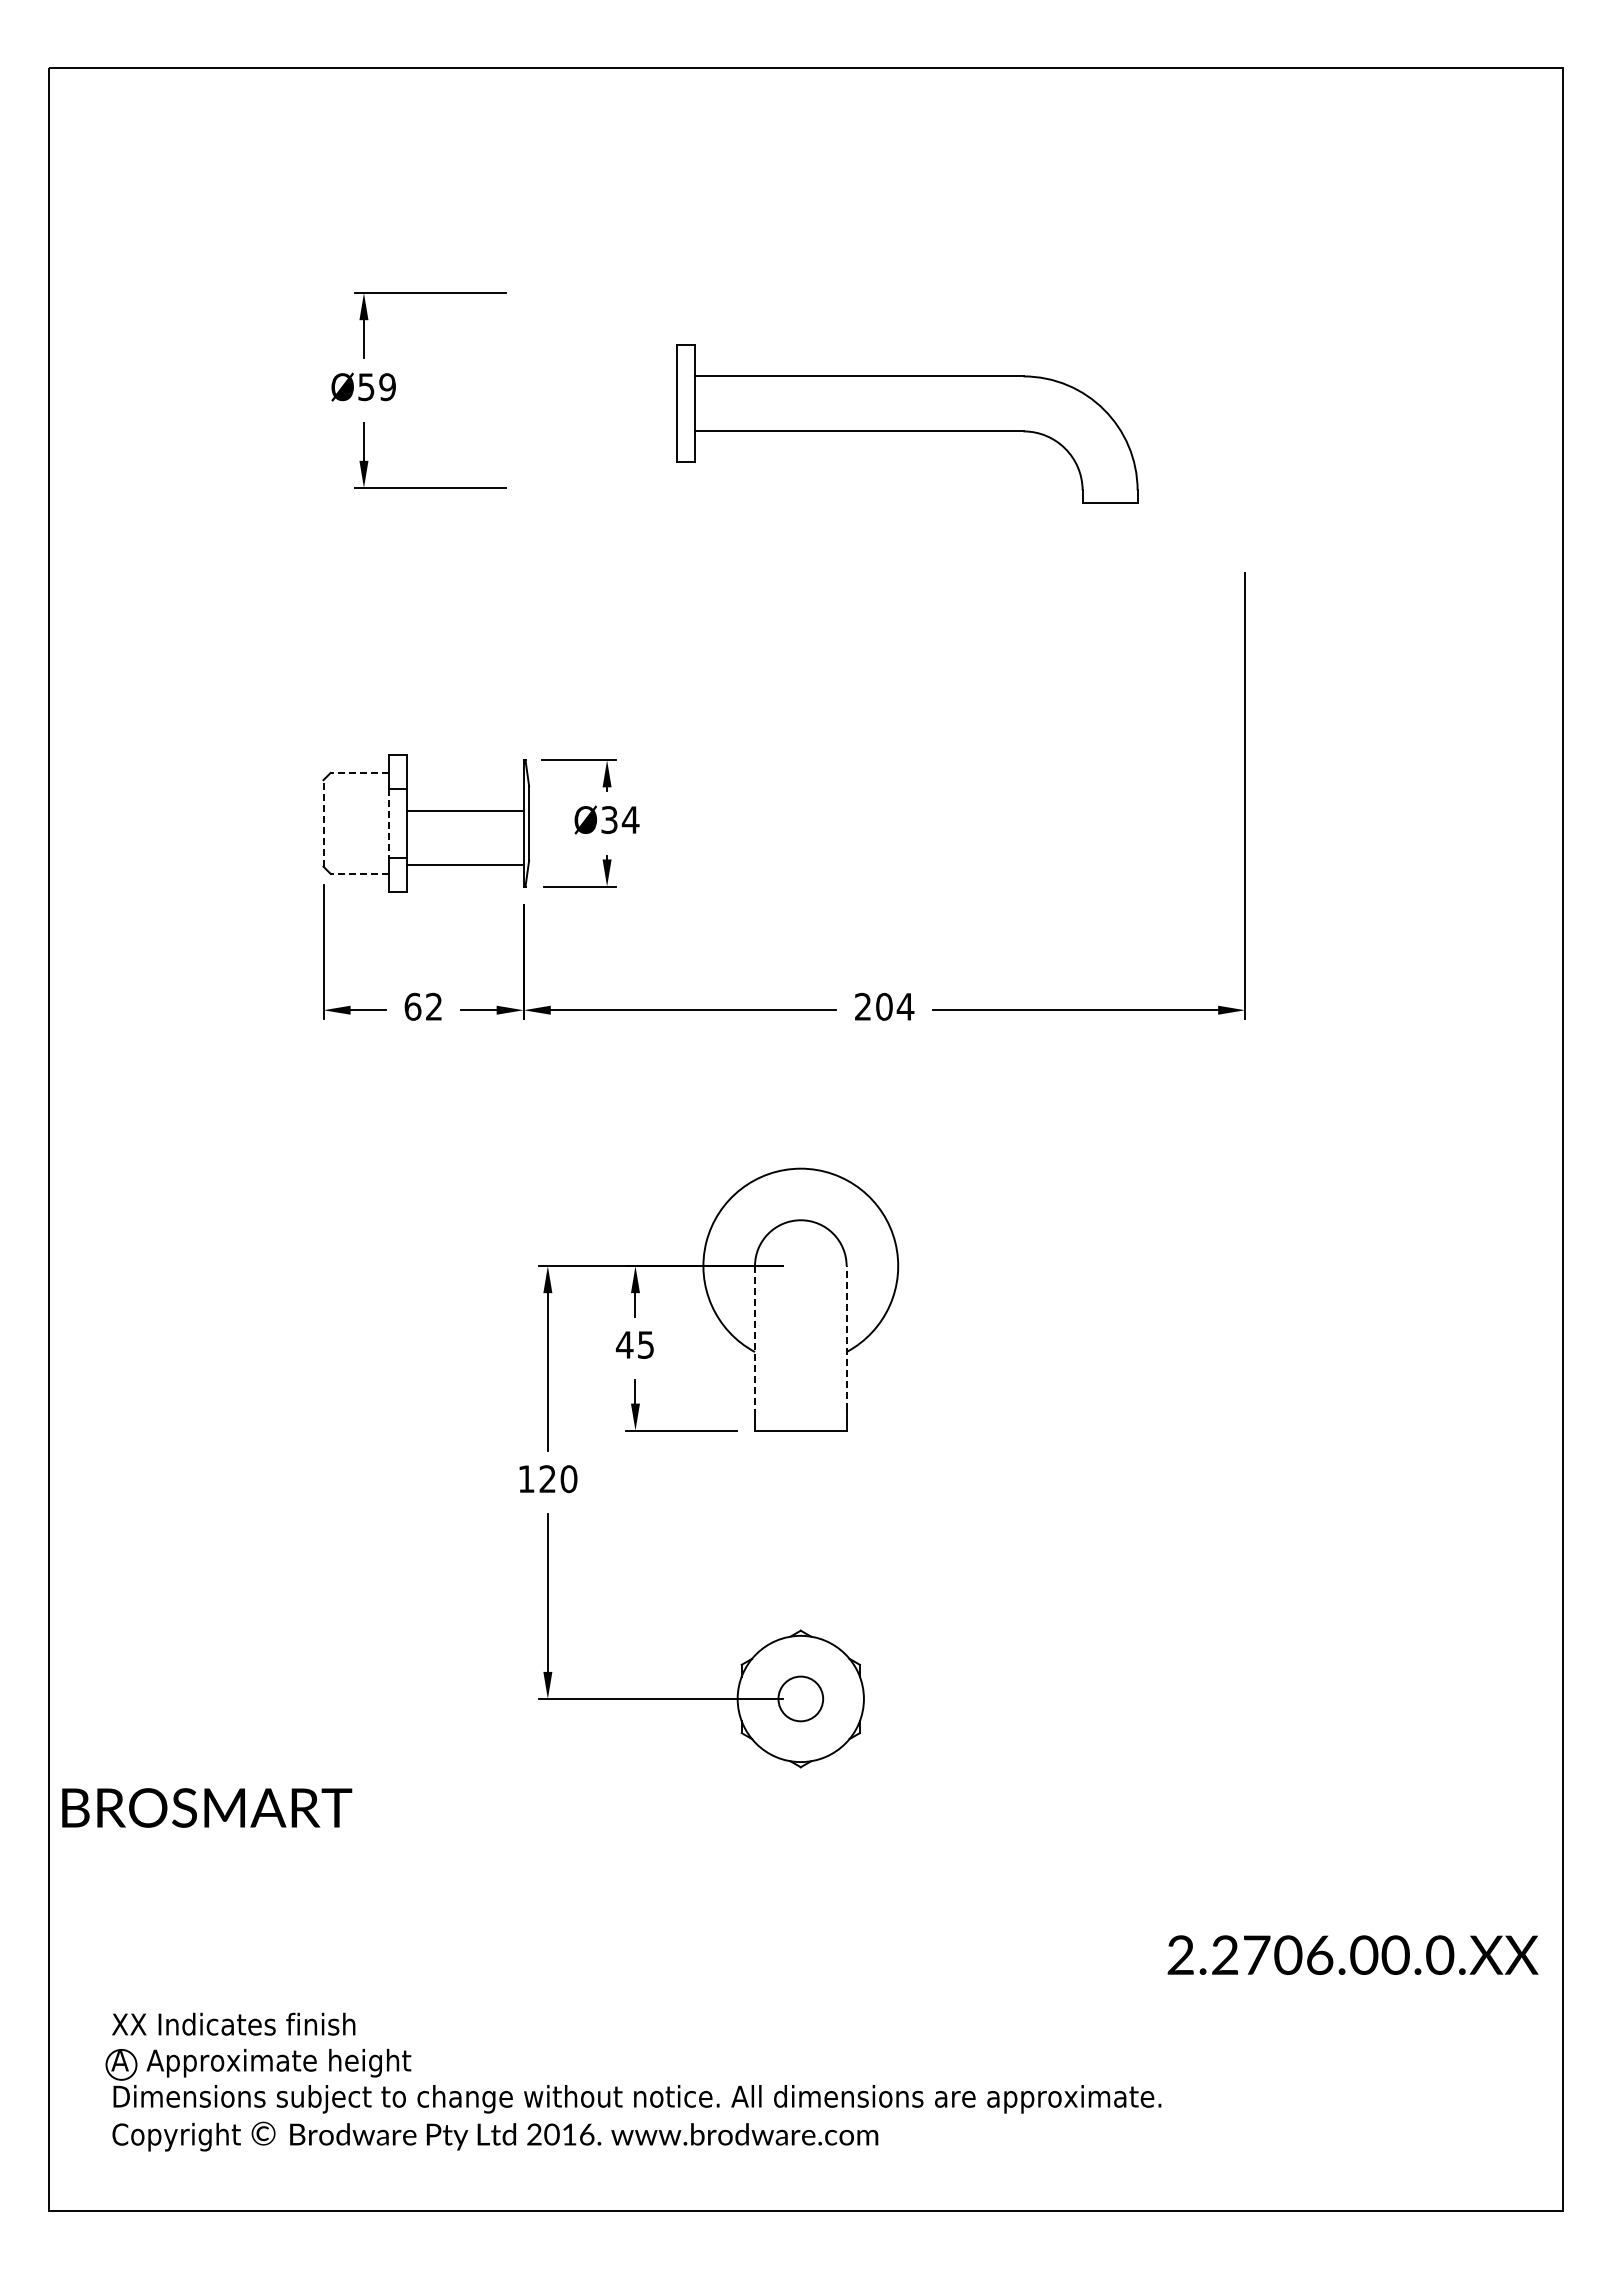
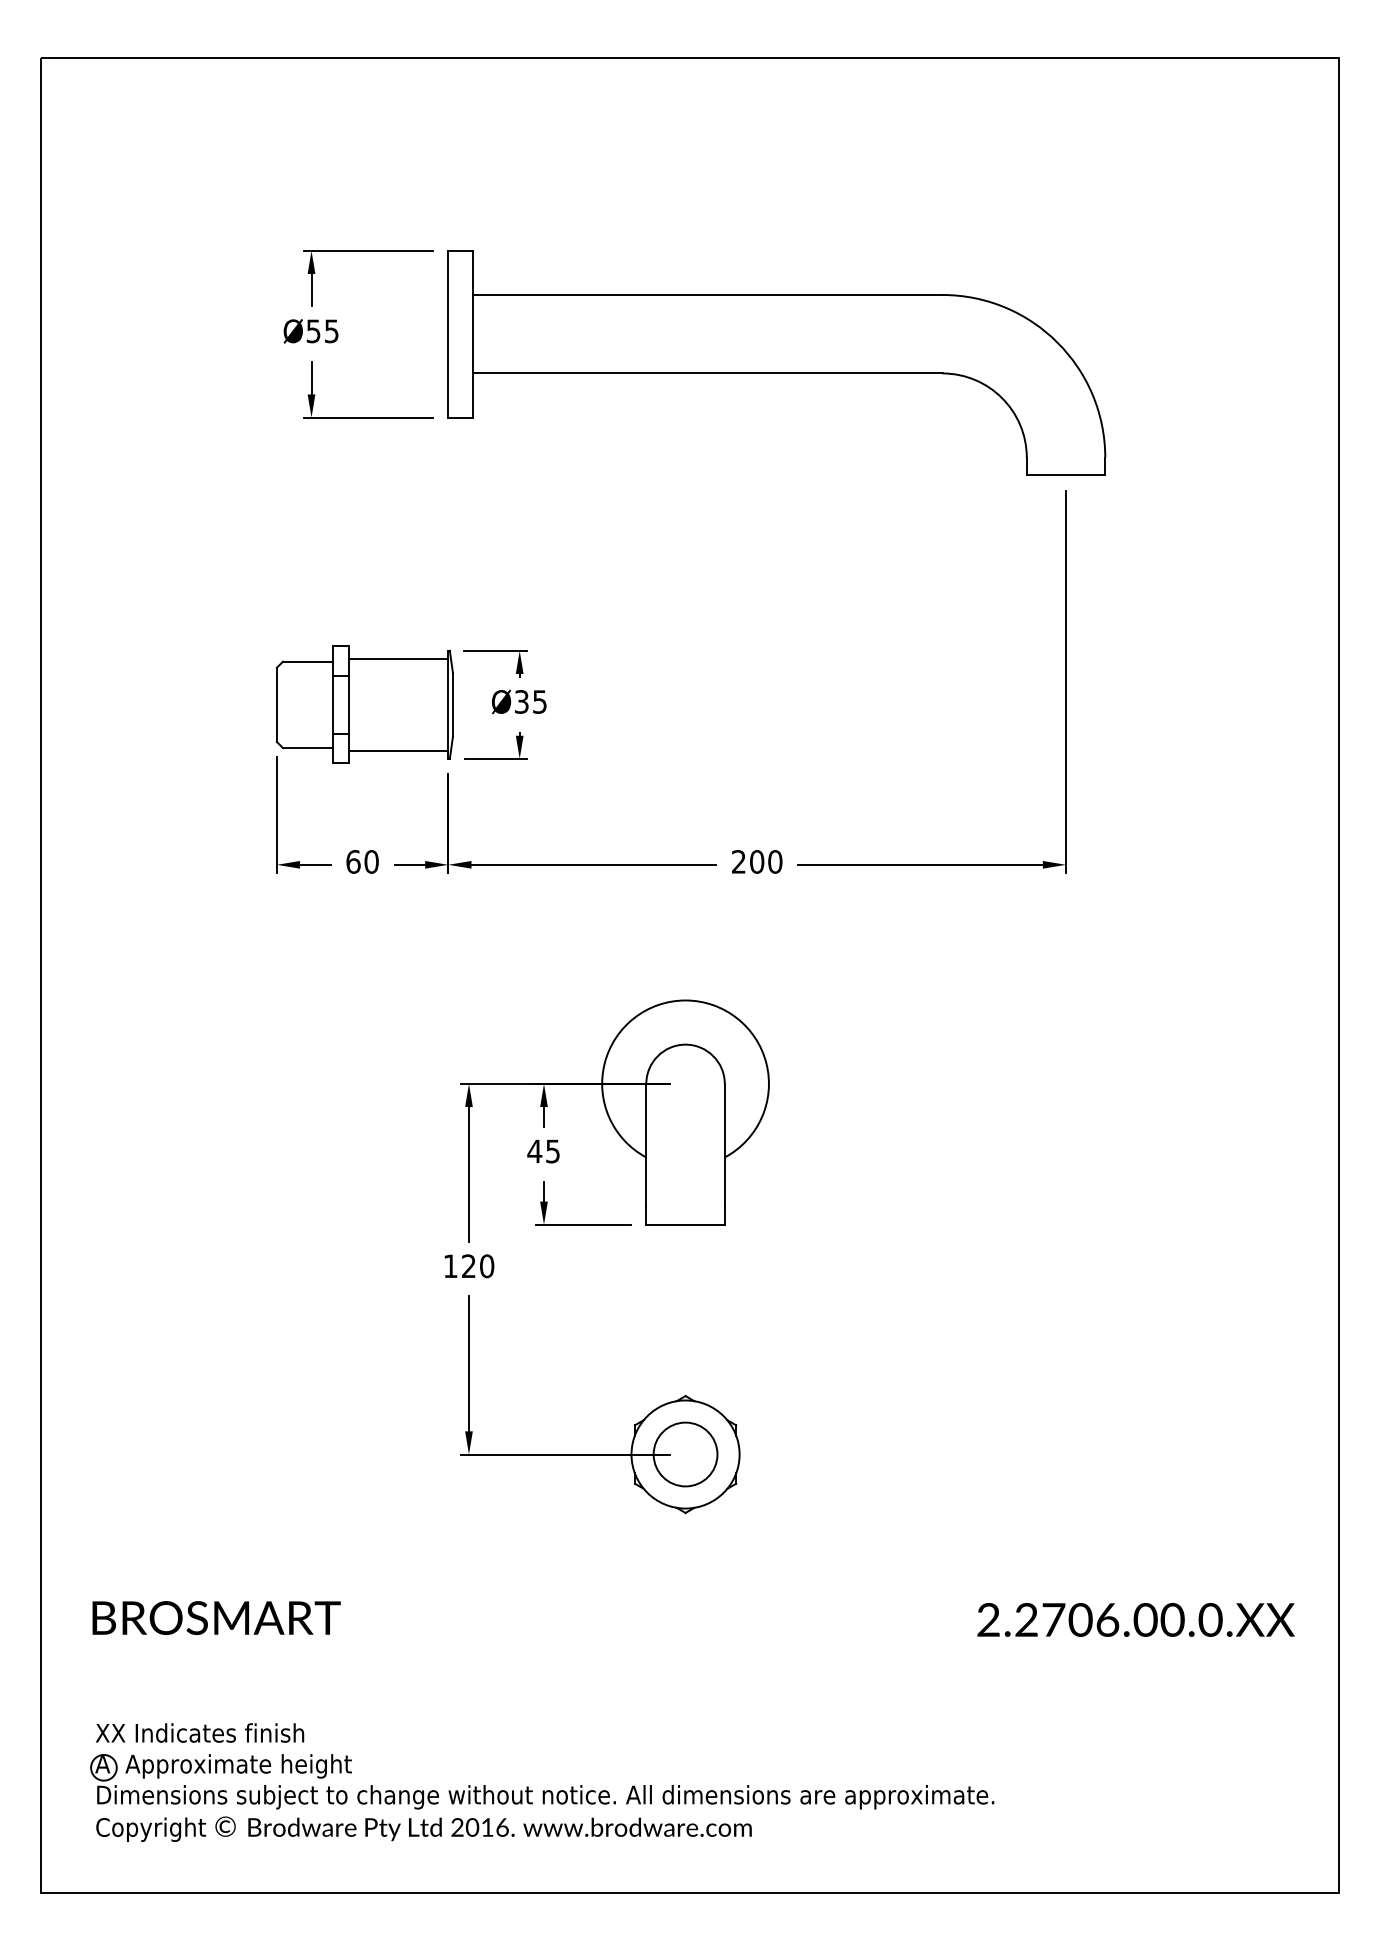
text: (387, 386) -> (331, 330), Ø59 -> Ø55
part: (907, 423) -> (776, 362), size x1.67
line: (359, 772) -> (307, 661), dashed -> solid
line: (465, 810) -> (398, 751), moved
text: (630, 819) -> (539, 701), Ø34 -> Ø35
line: (323, 822) -> (276, 704), dashed -> solid
line: (389, 823) -> (333, 704), dashed -> solid
line: (465, 865) -> (398, 658), moved
line: (359, 873) -> (307, 747), dashed -> solid
text: (433, 1006) -> (371, 861), 62 -> 60
text: (905, 1006) -> (775, 861), 204 -> 200
line: (846, 1337) -> (724, 1145), dashed -> solid
line: (755, 1338) -> (646, 1145), dashed -> solid
circle: (800, 1698) -> (685, 1454), size x1.67
text: (207, 1807) -> (216, 1617), moved
text: (1352, 1954) -> (1135, 1619), moved

